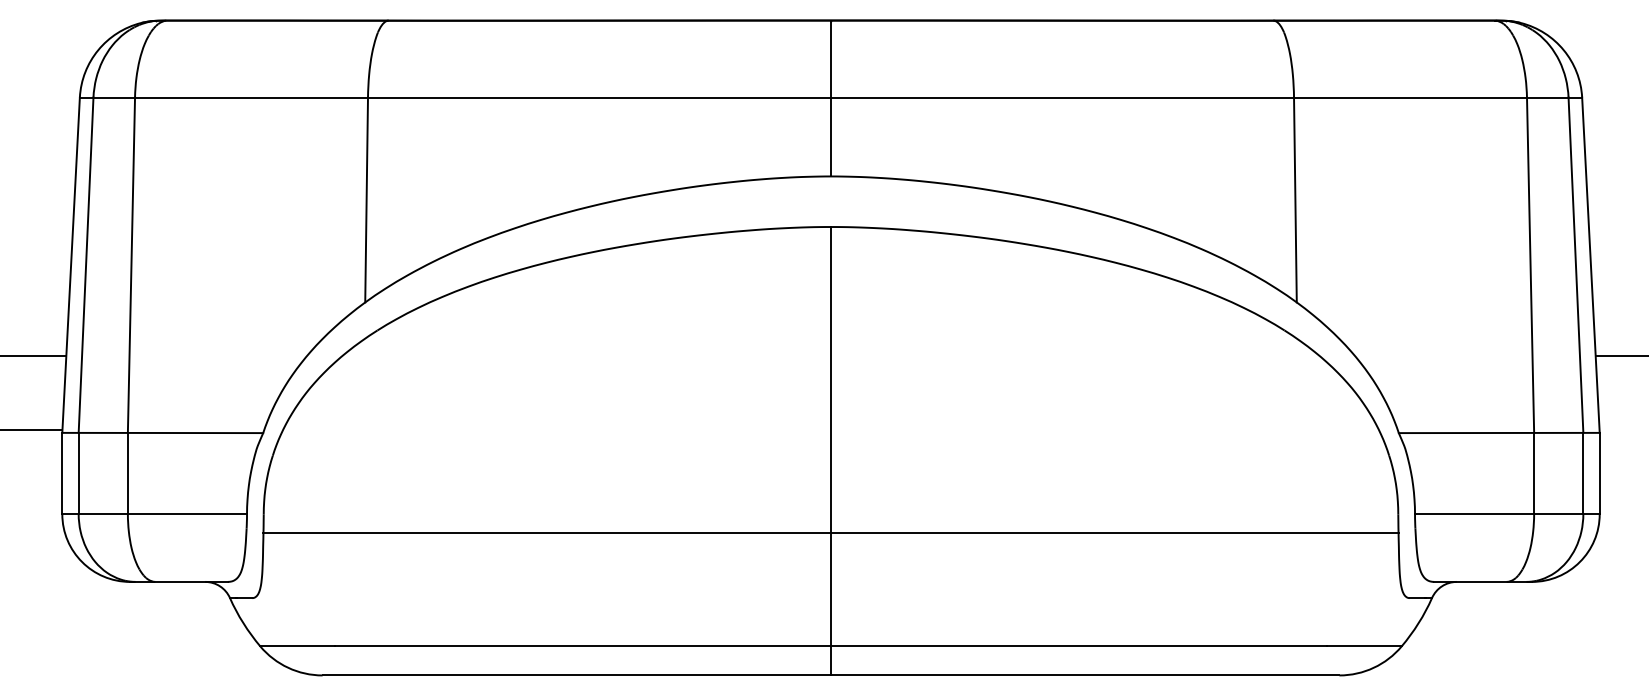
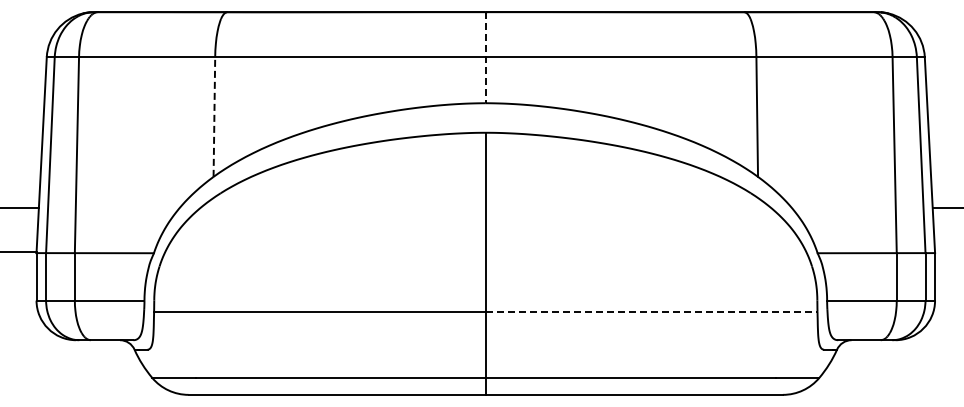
line: (830, 98) -> (485, 57), solid -> dashed
line: (366, 200) -> (214, 117), solid -> dashed
line: (1114, 532) -> (651, 311), solid -> dashed

